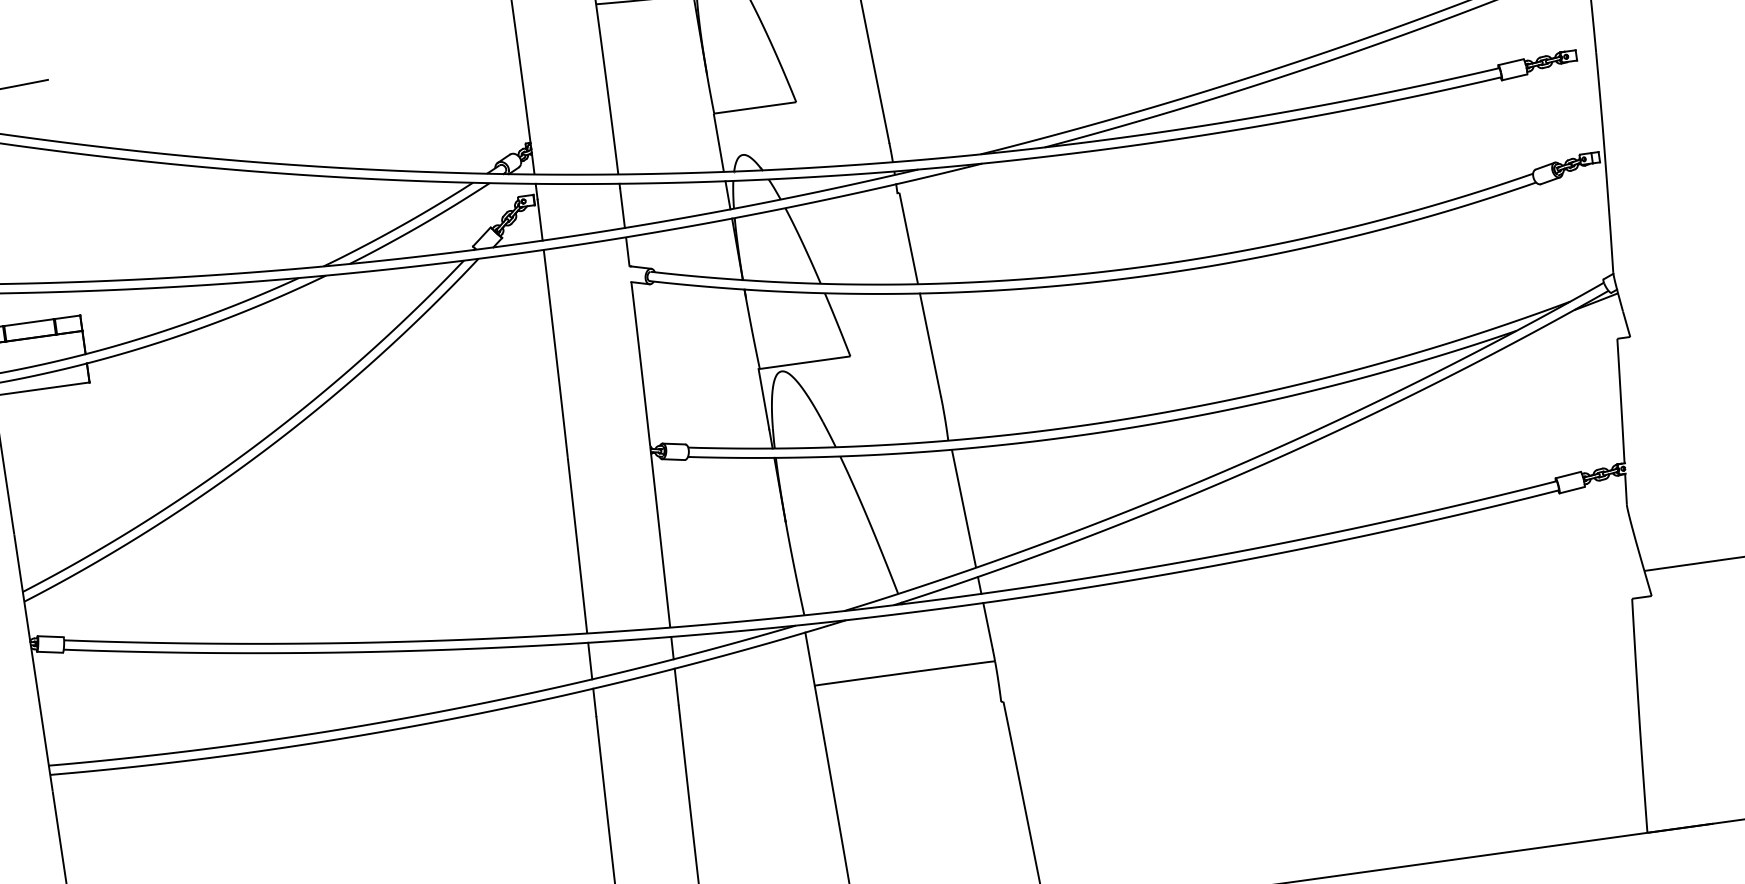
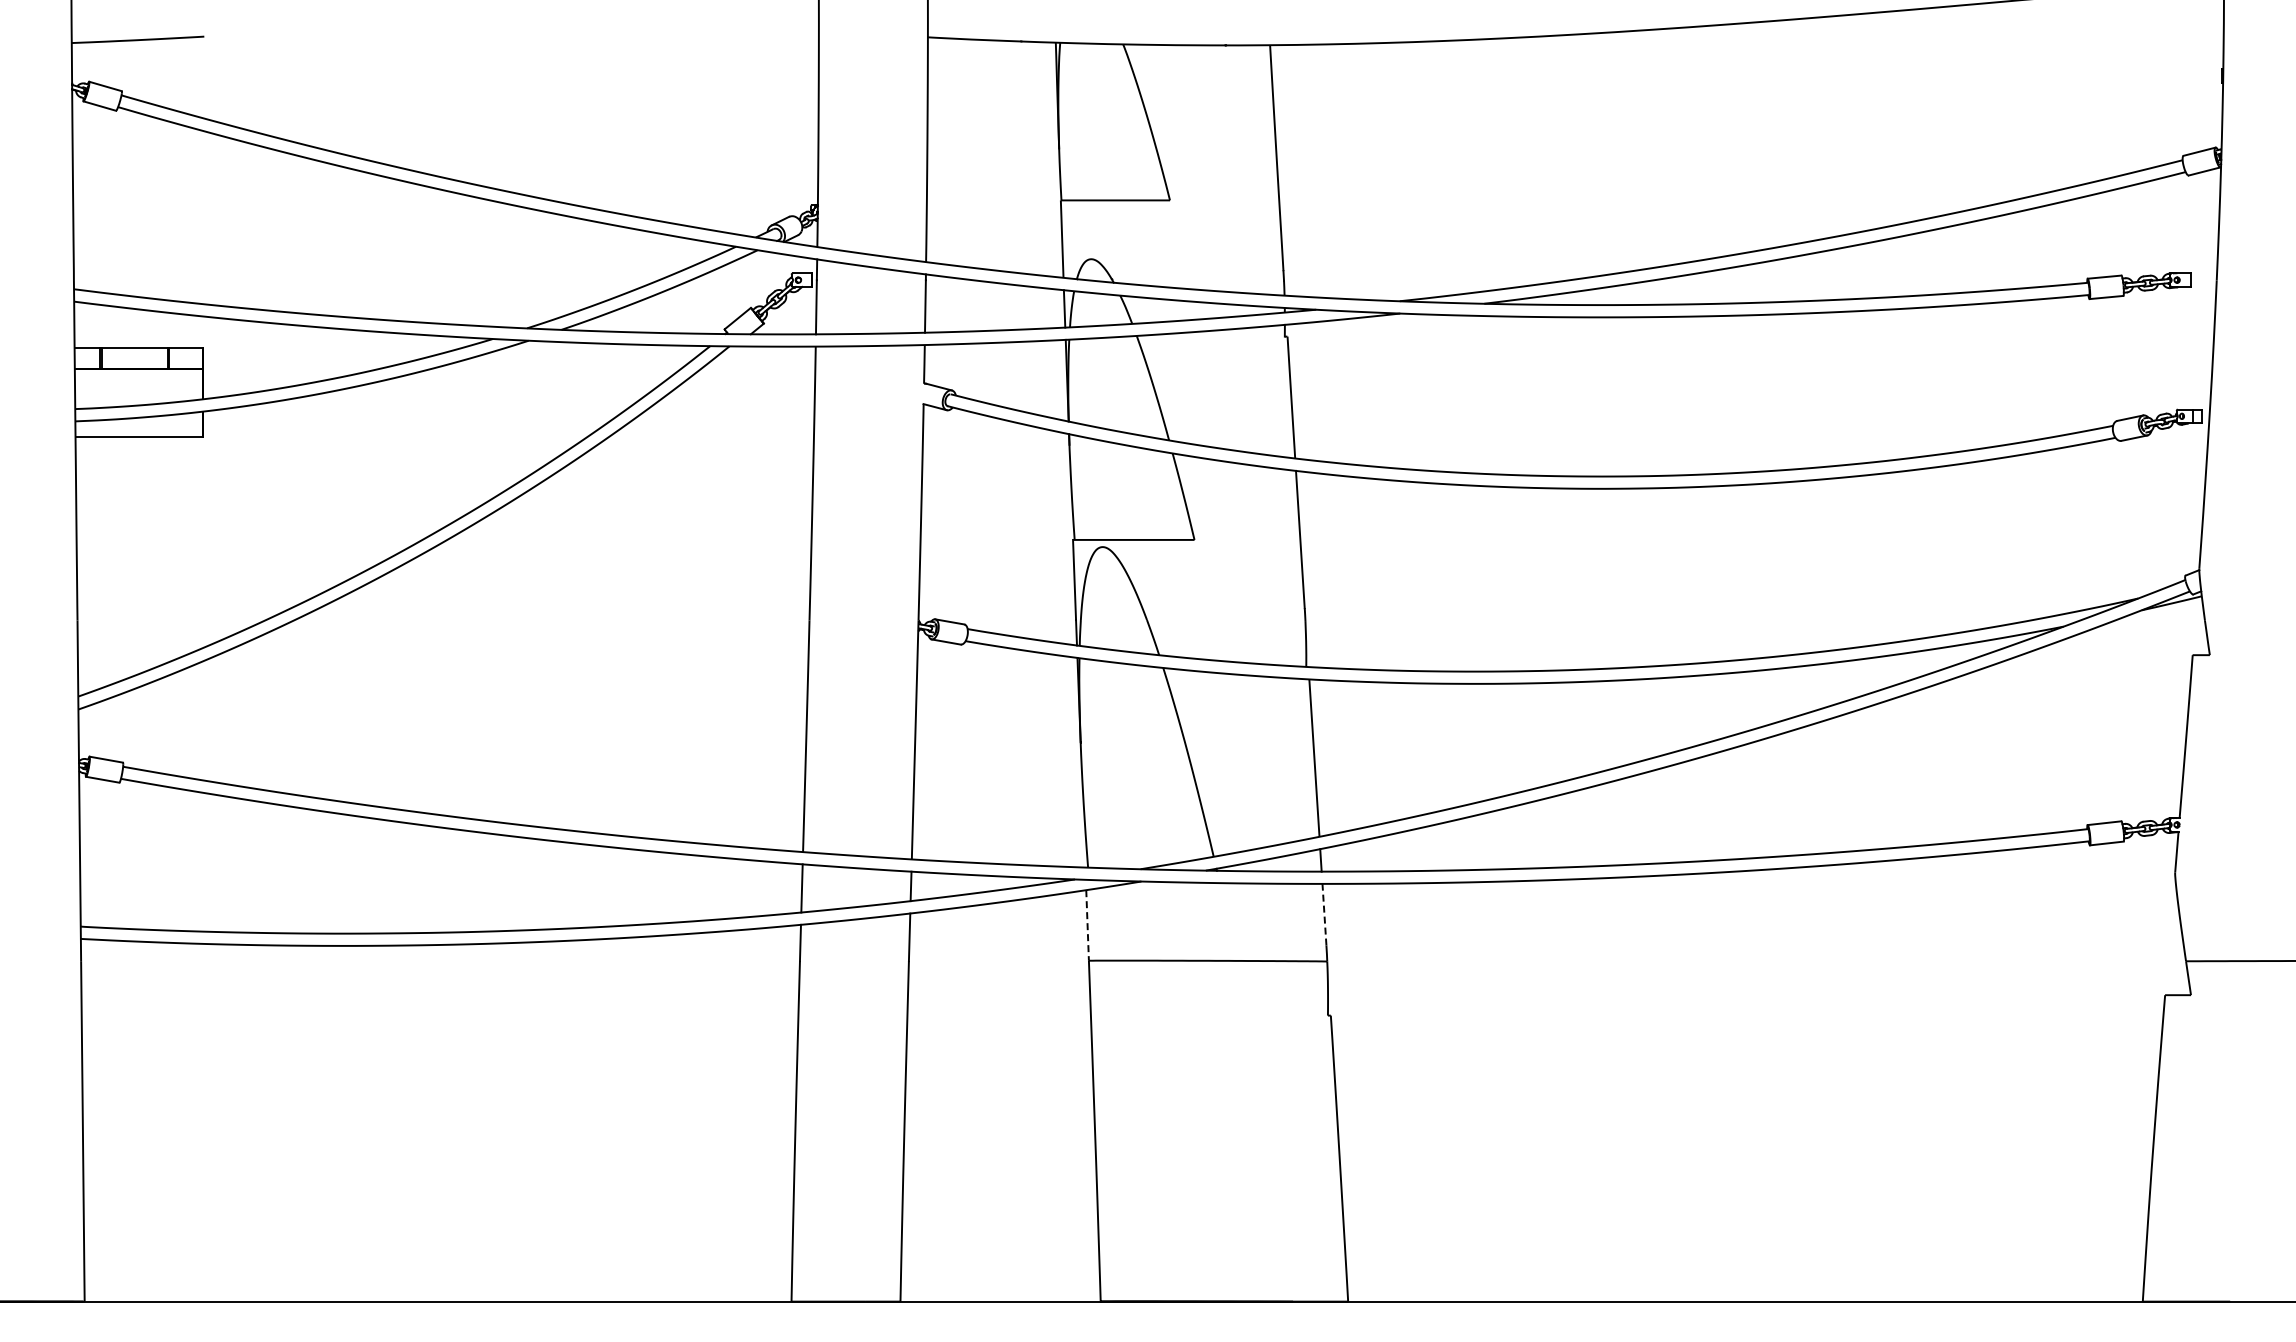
line: (988, 625) -> (1324, 914), solid -> dashed
line: (809, 659) -> (1087, 925), solid -> dashed

